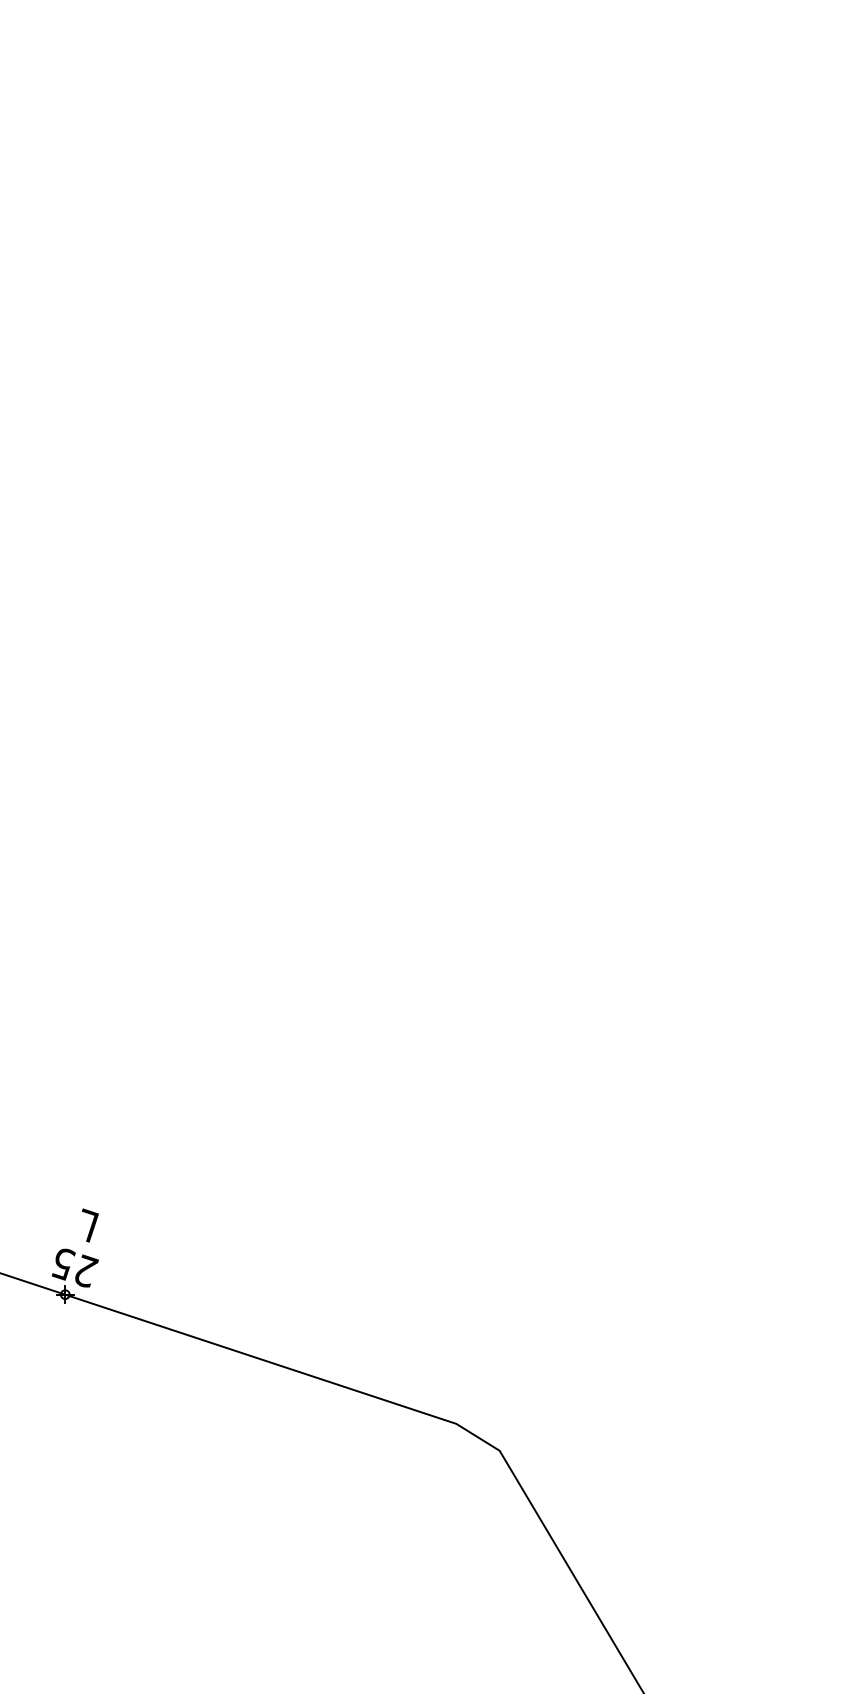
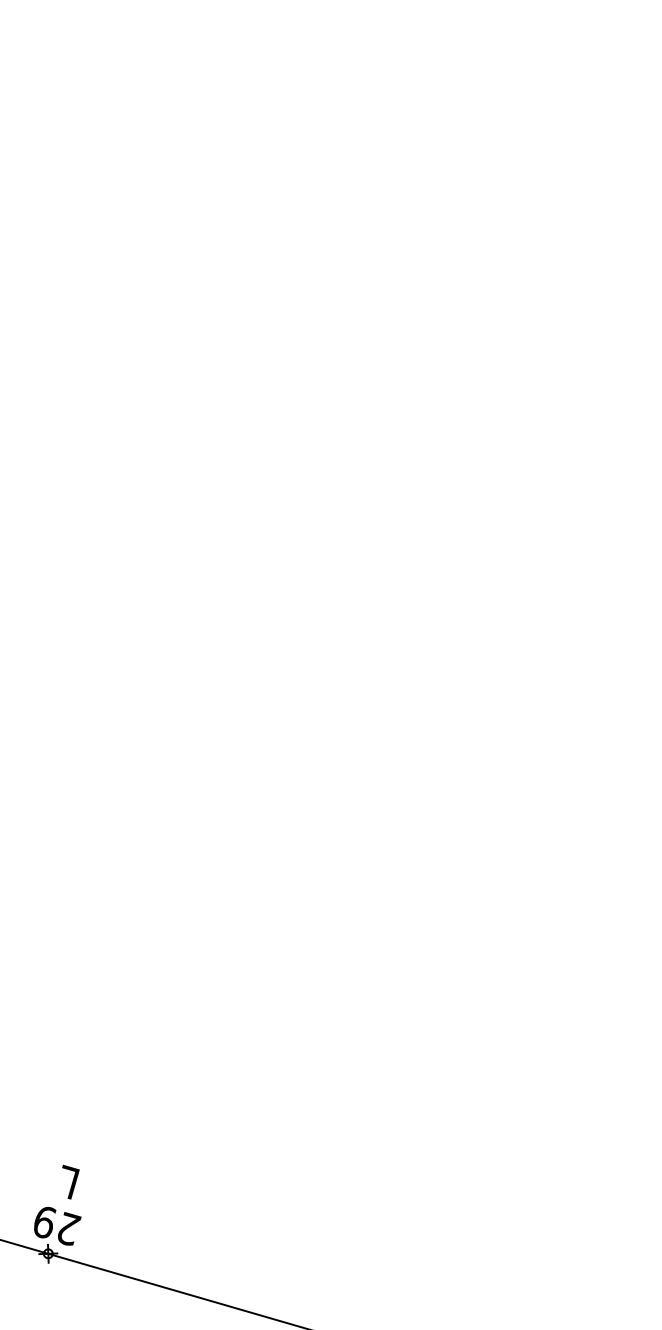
text: (63, 1264) -> (45, 1222), 25 -> 29

